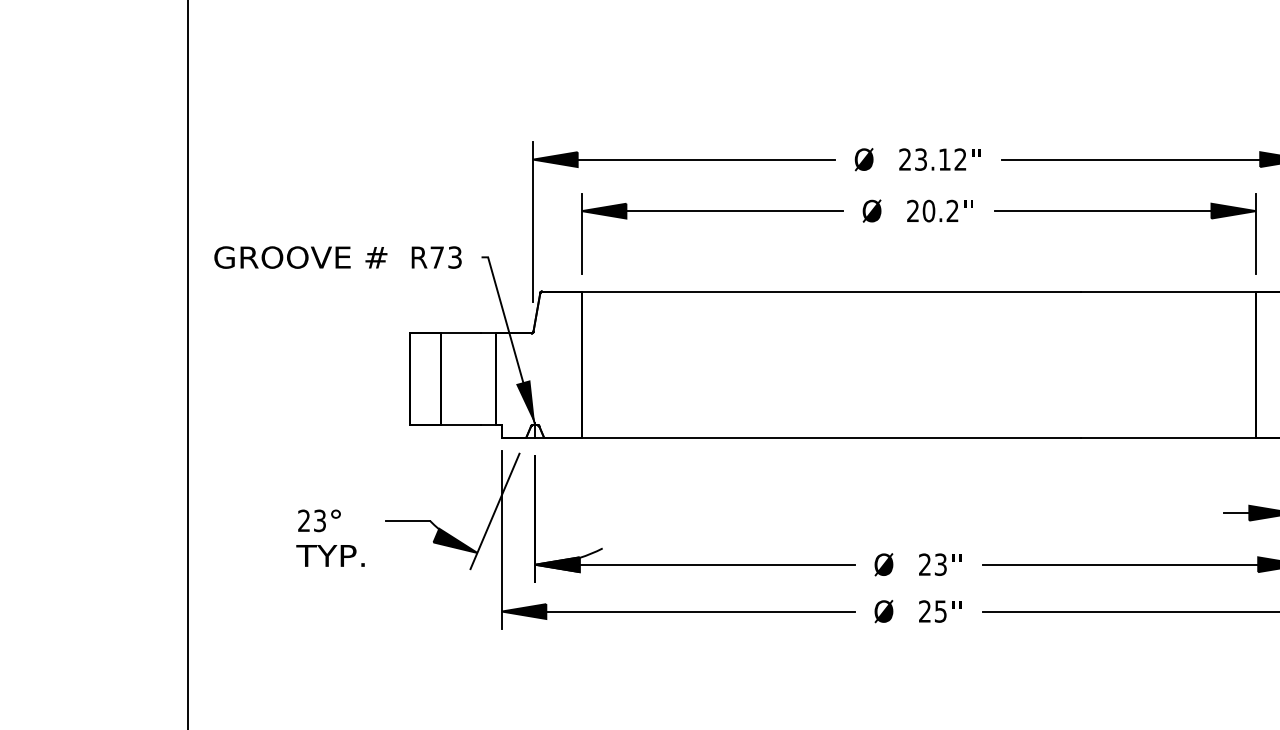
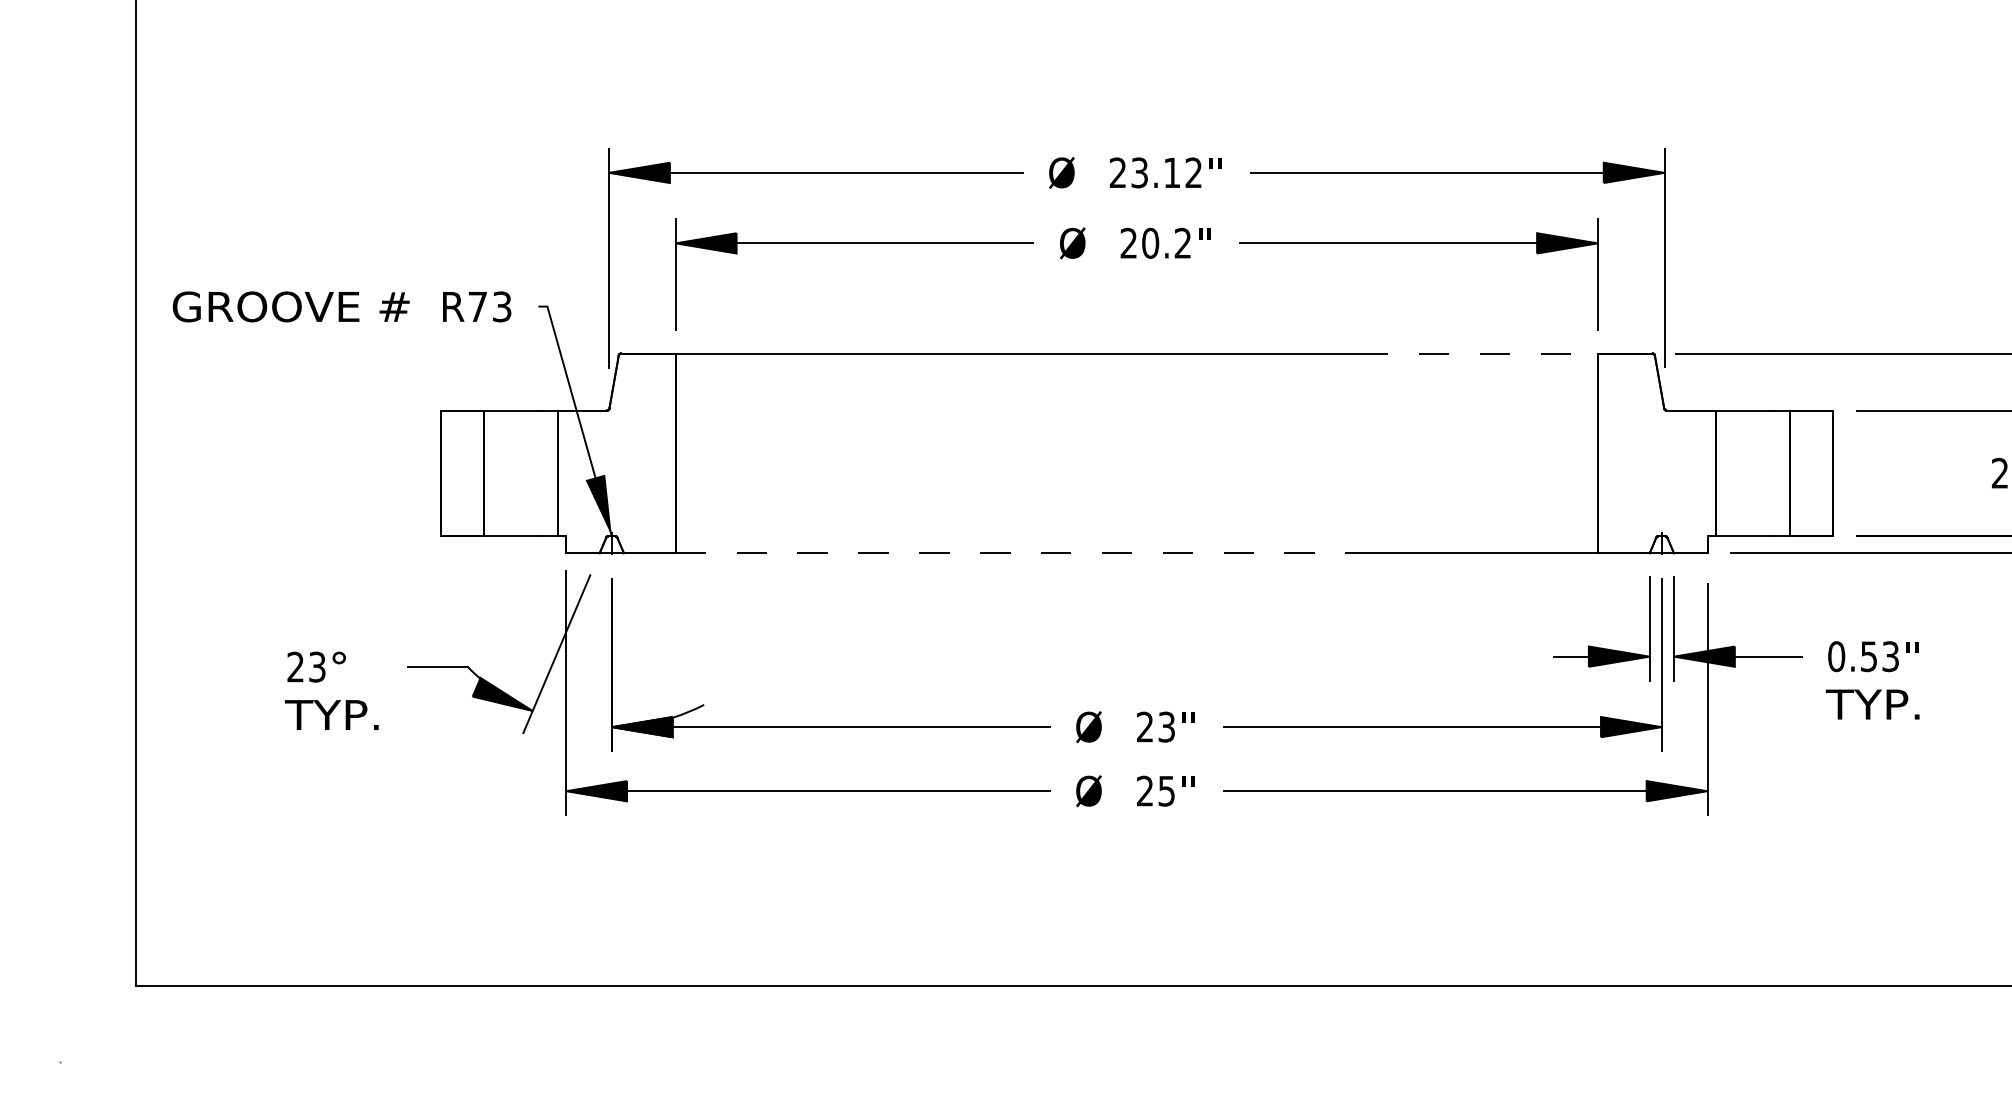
line: (1168, 291) -> (1478, 353), solid -> dashed
line: (831, 437) -> (1017, 553), solid -> dashed

